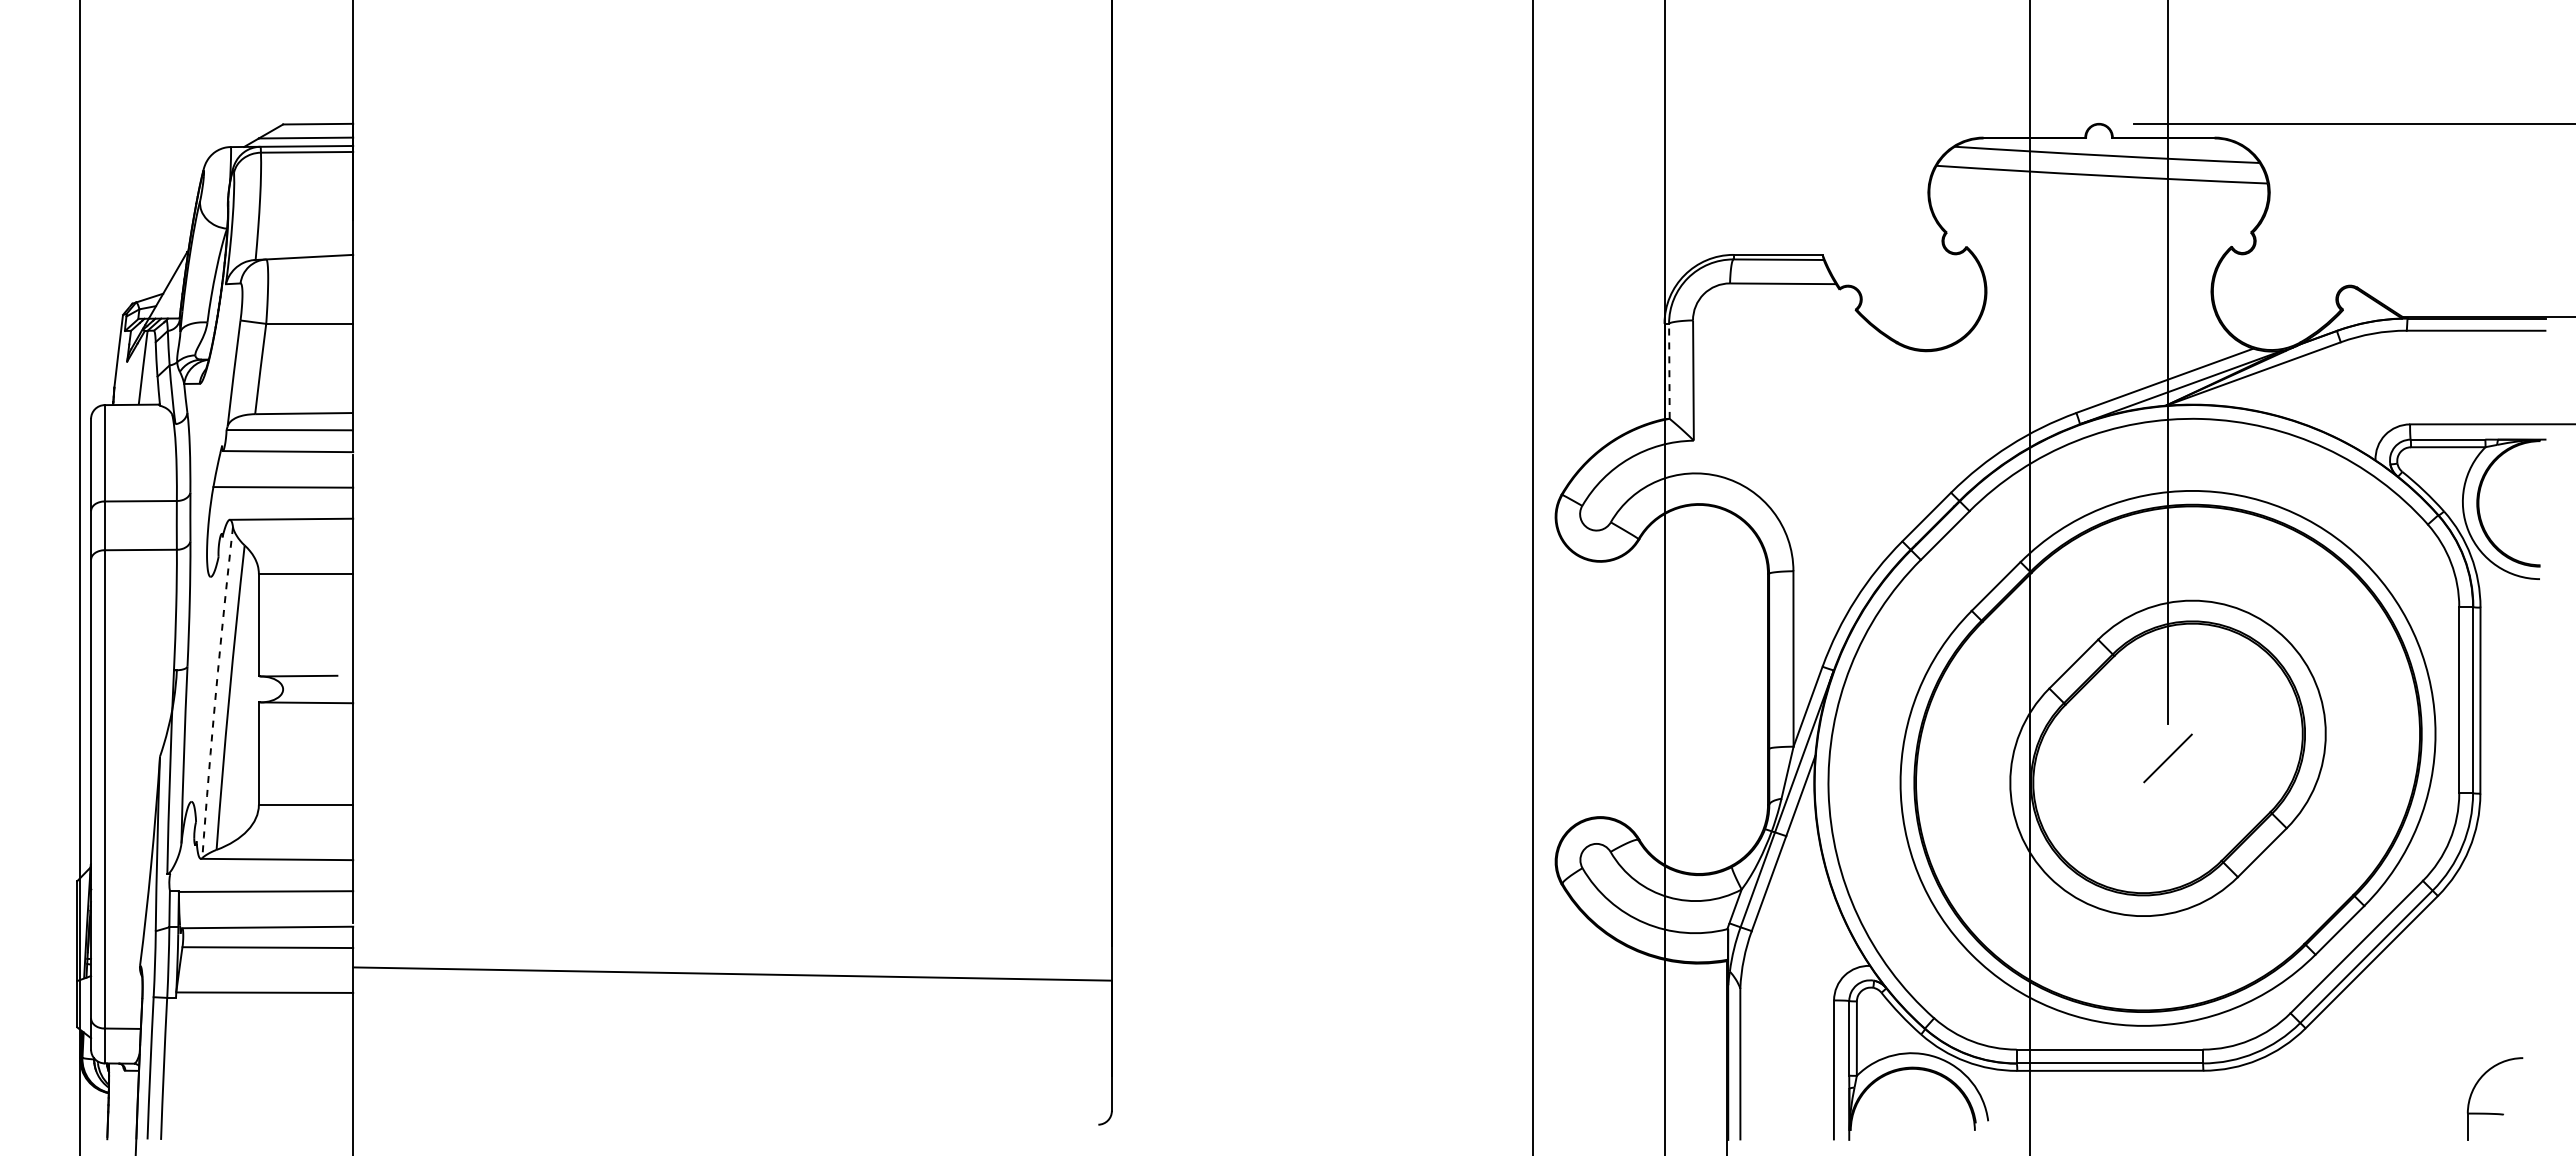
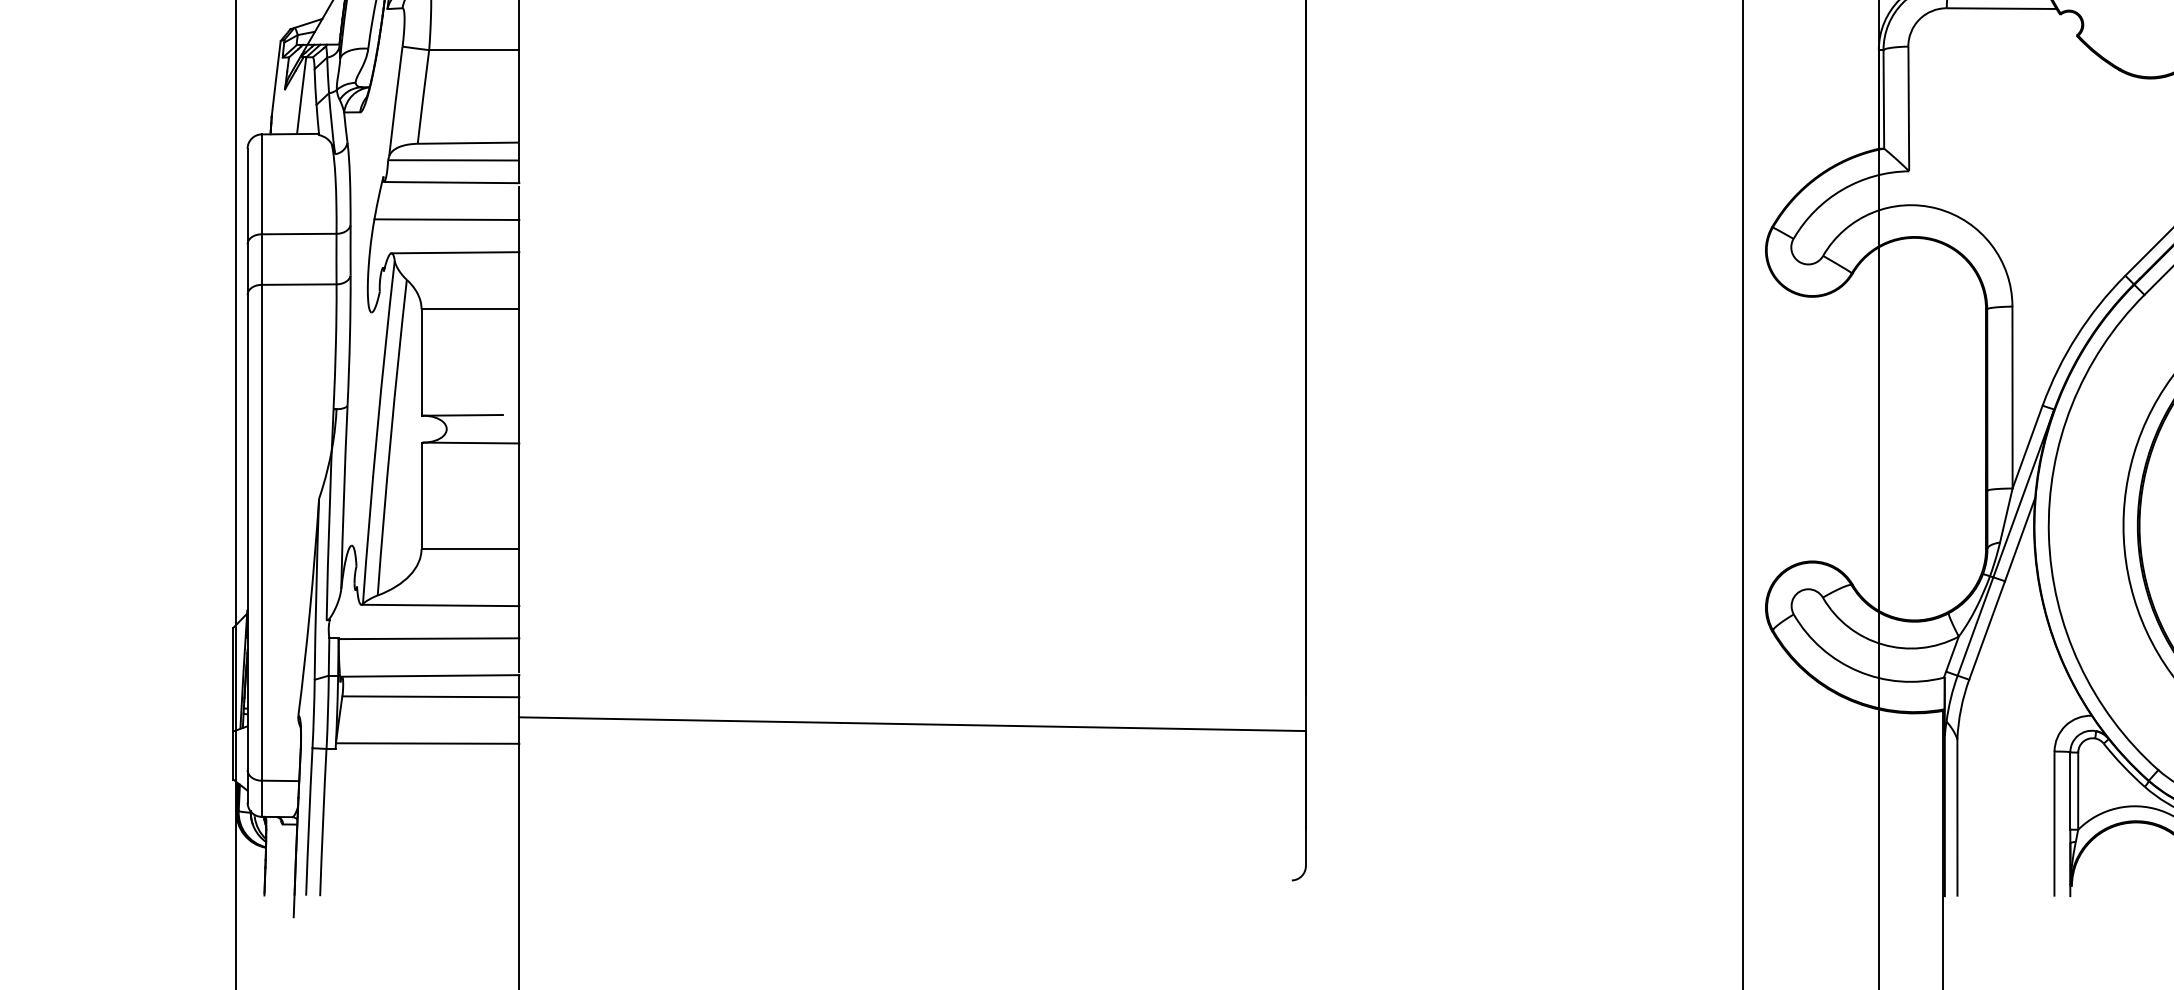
line: (1669, 371) -> (1883, 99), dashed -> solid
arc: (216, 692) -> (377, 432), dashed -> solid

